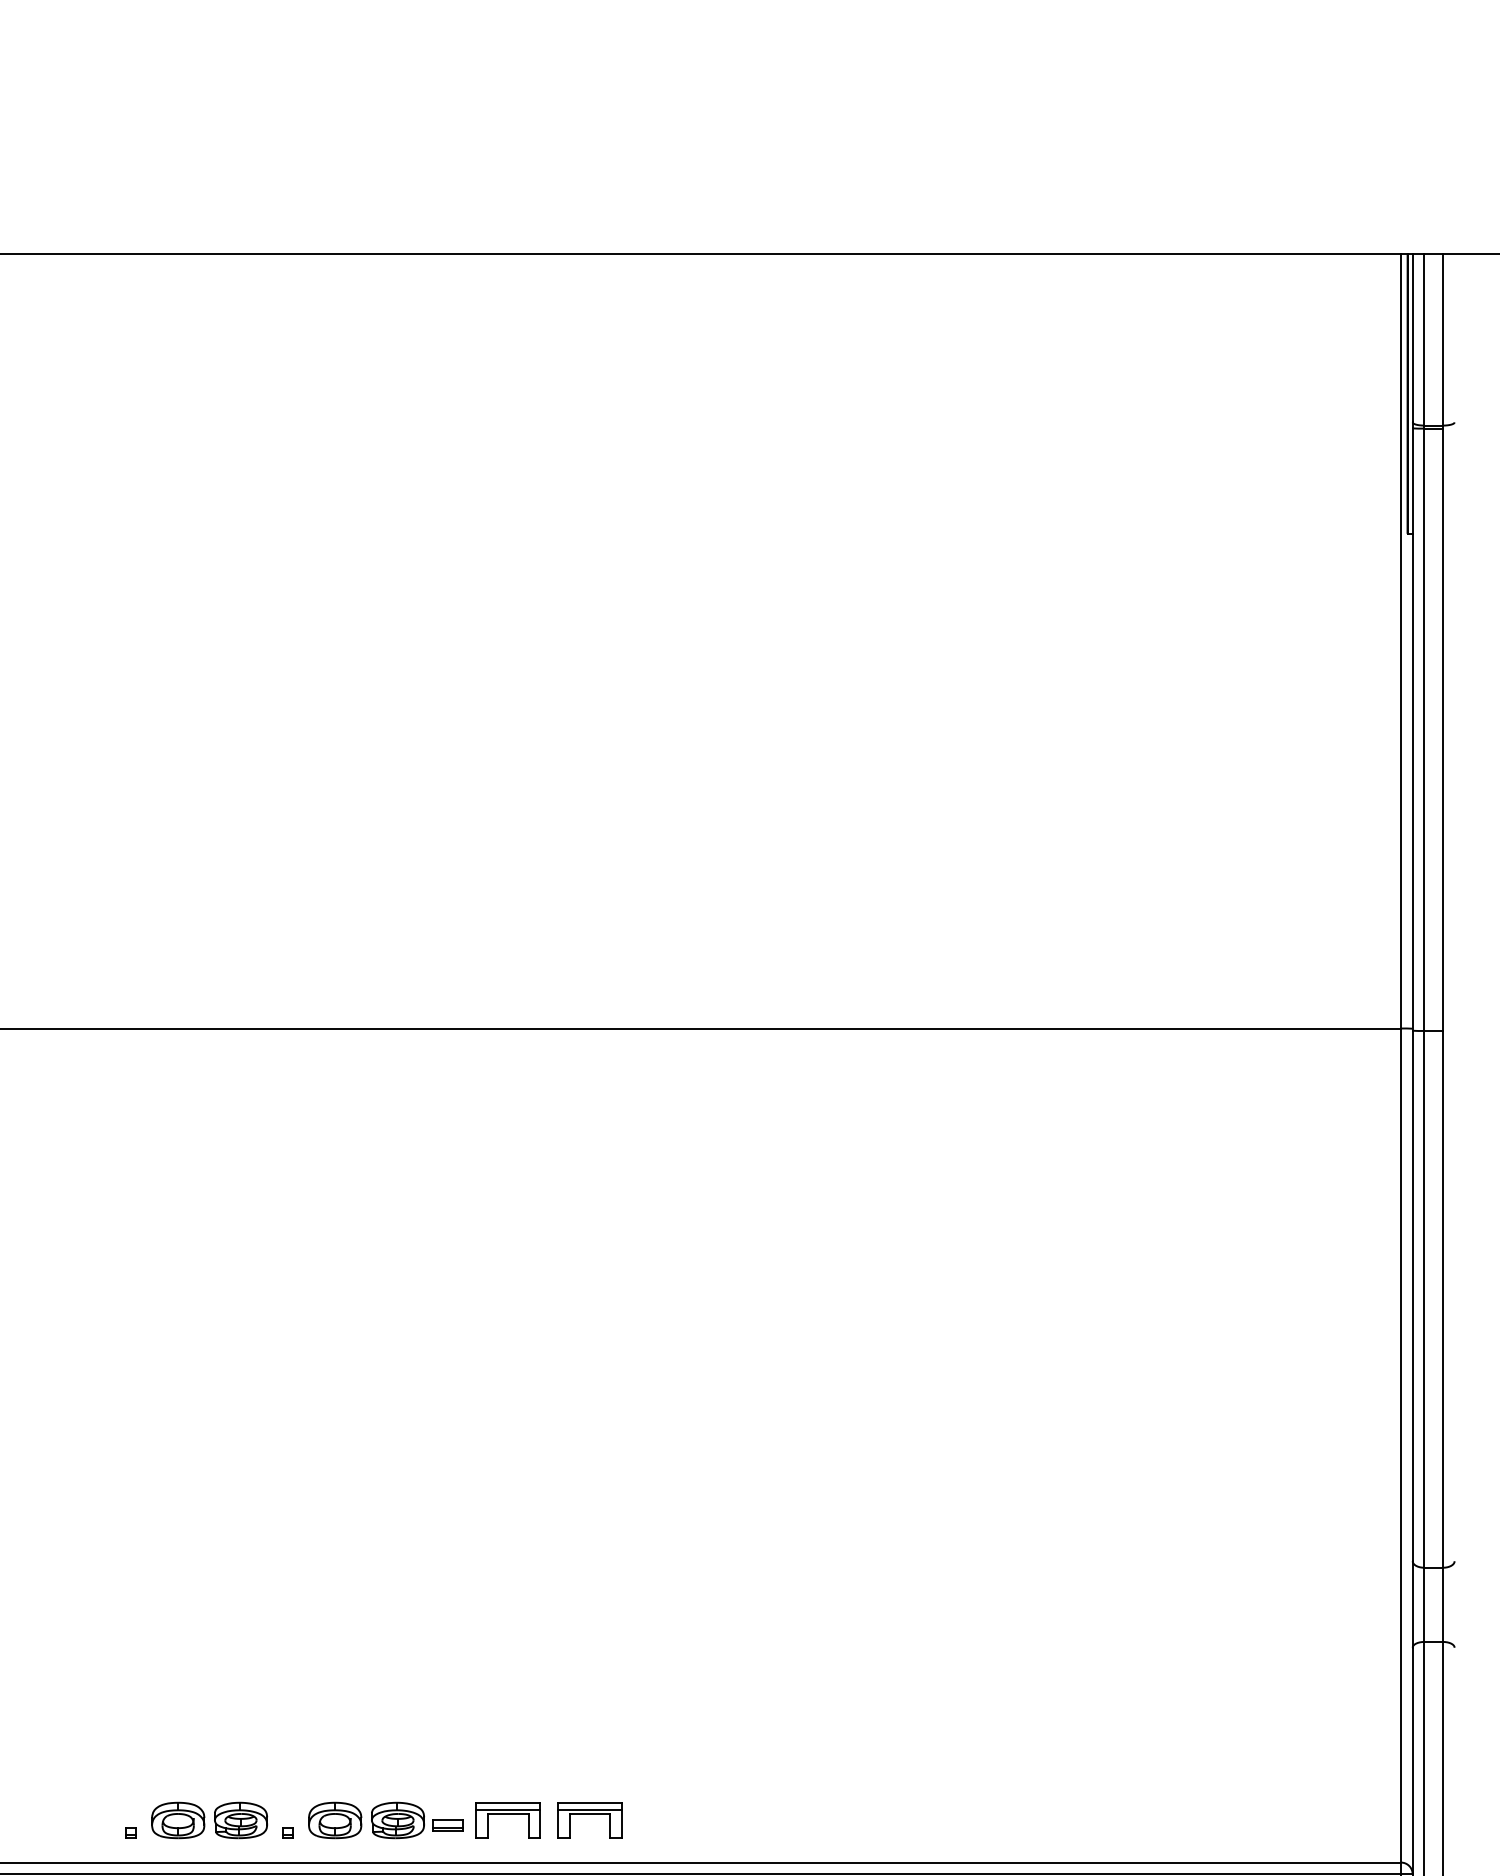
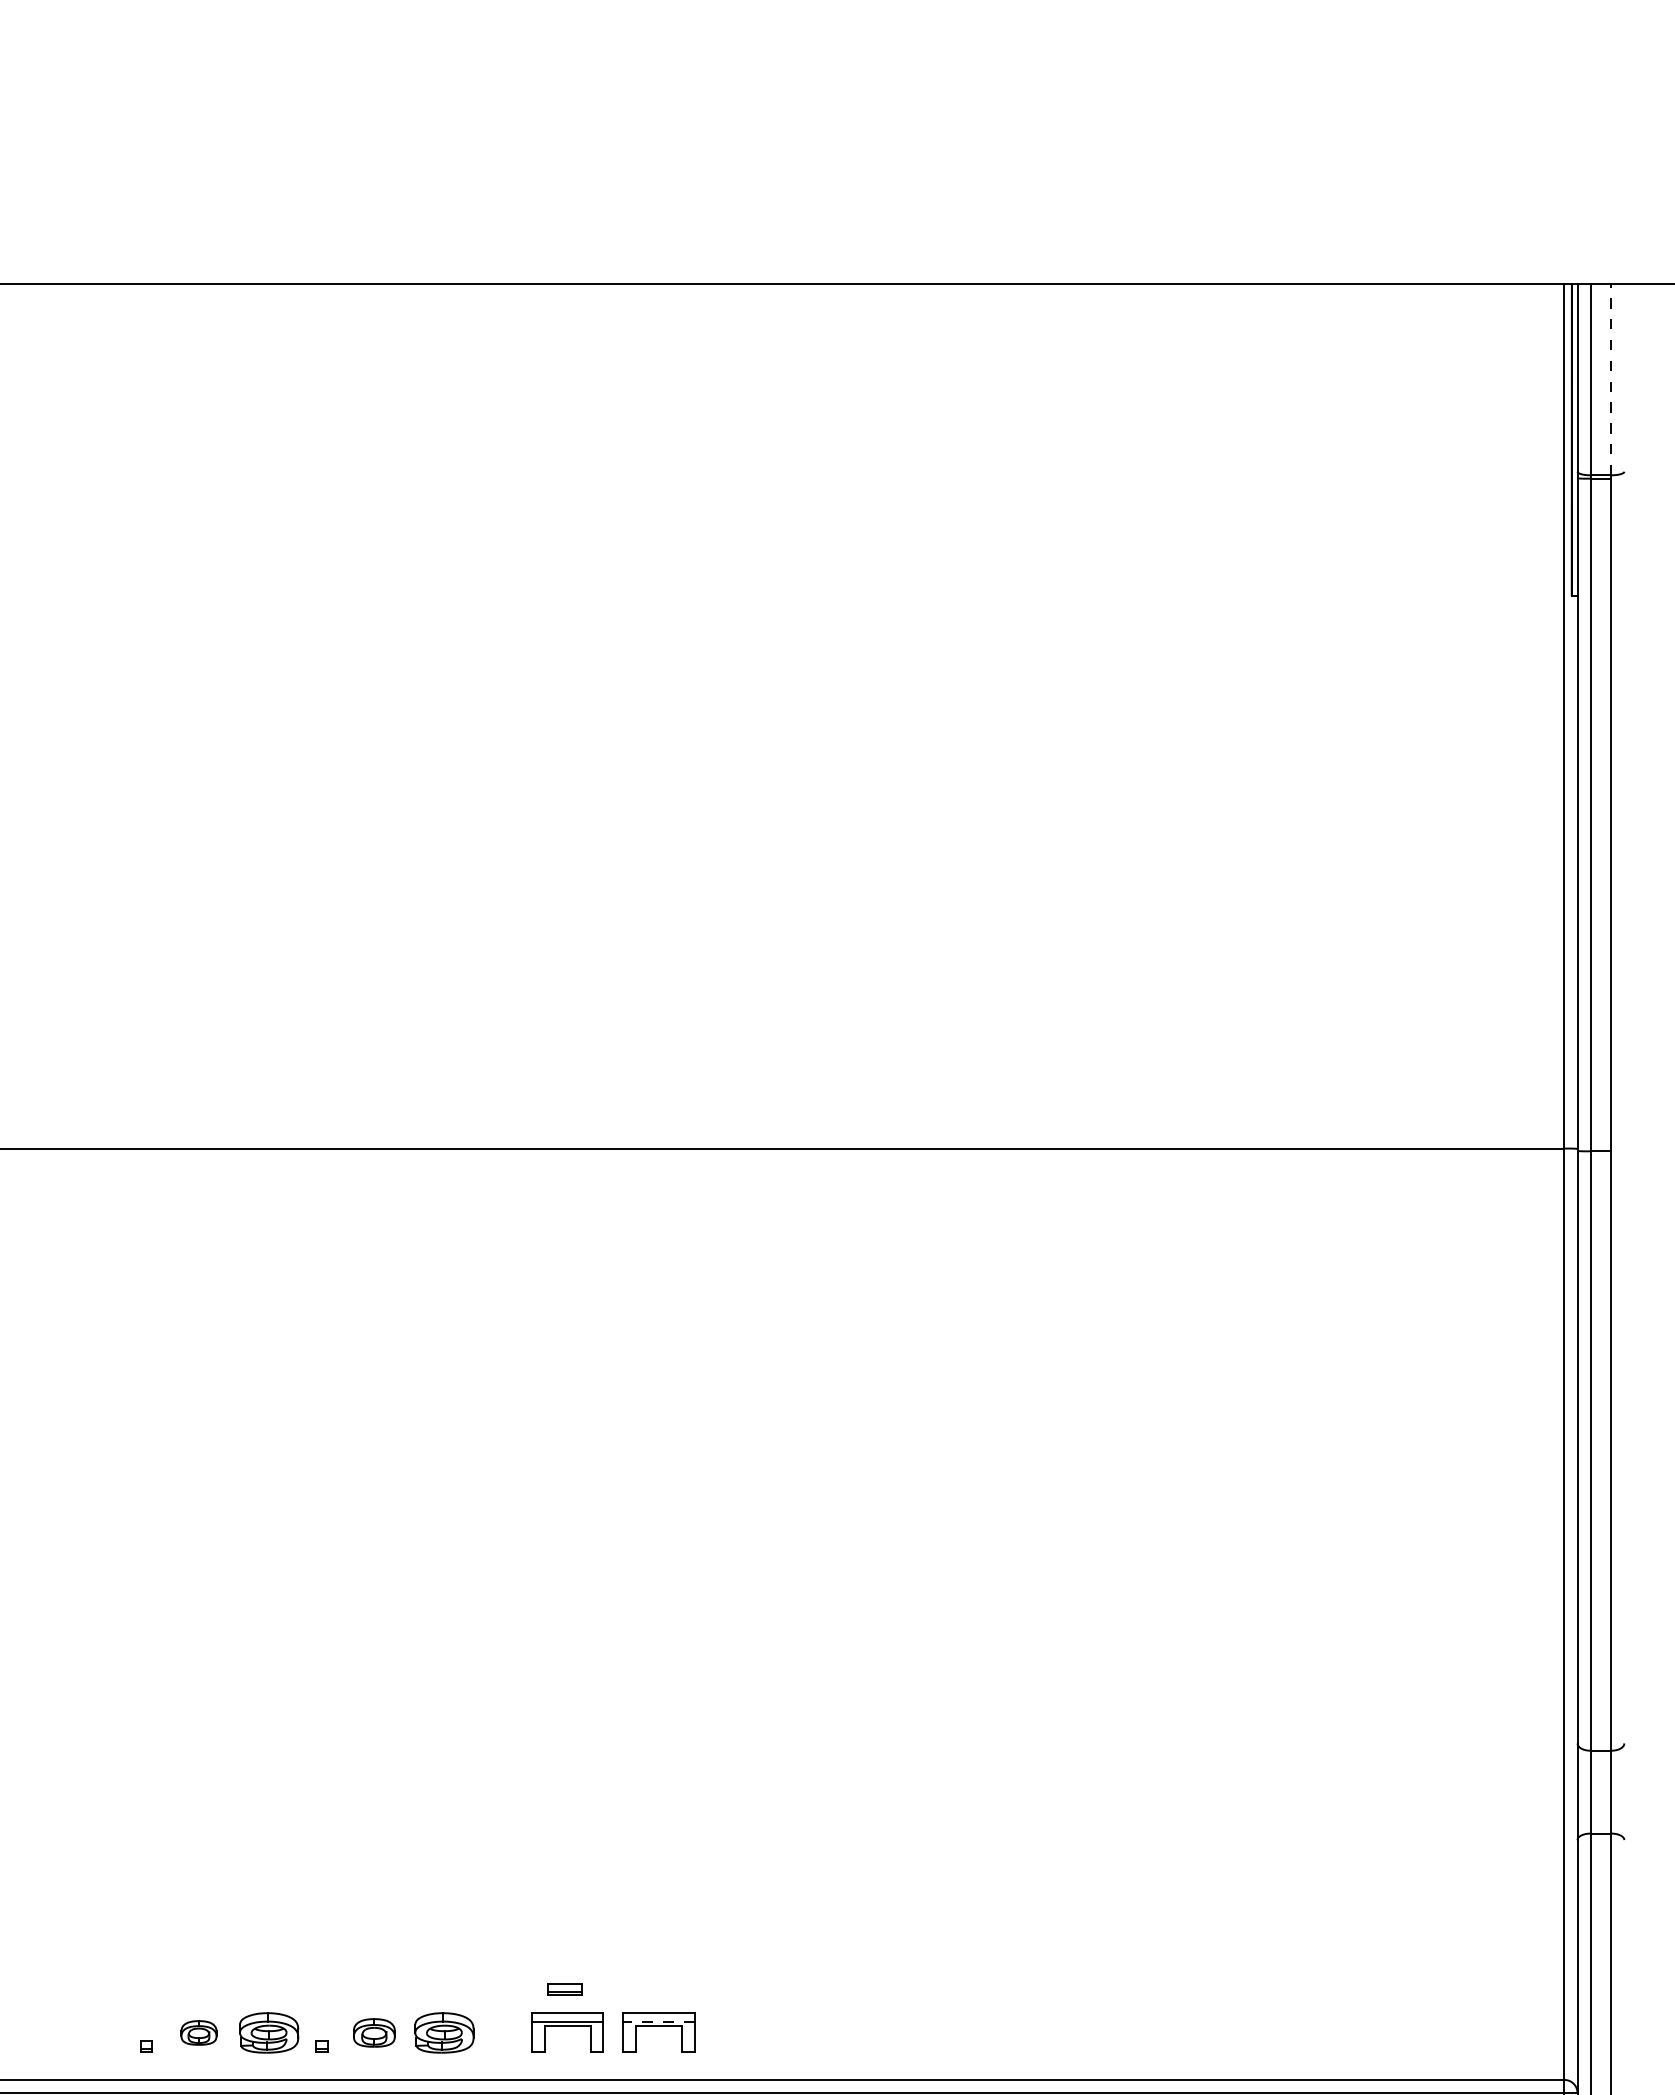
line: (1443, 339) -> (1611, 379), solid -> dashed
line: (589, 1810) -> (658, 2021), solid -> dashed
part: (177, 1820) -> (198, 2032), size x0.6
part: (335, 1820) -> (374, 2032), size x0.7
part: (447, 1825) -> (564, 1989), moved

